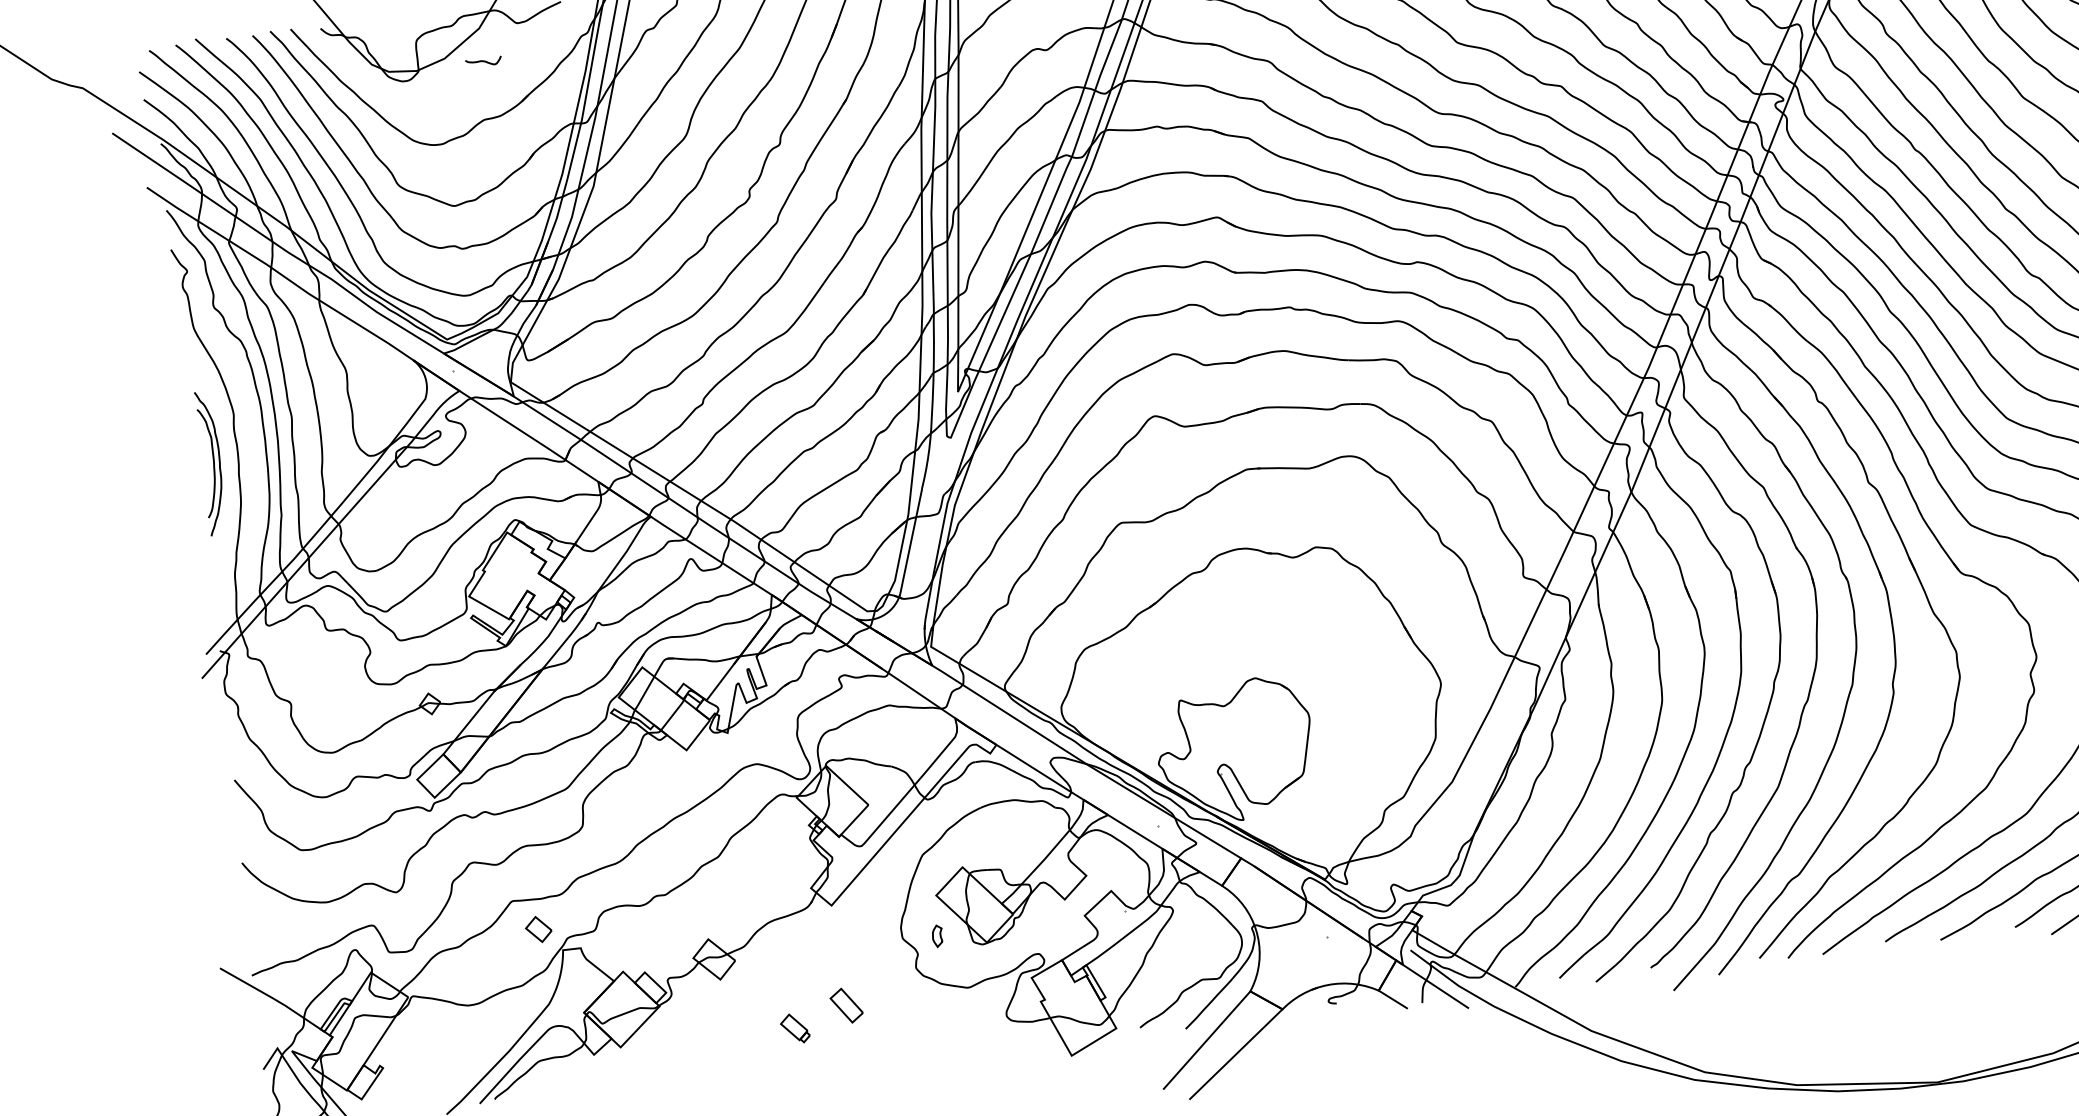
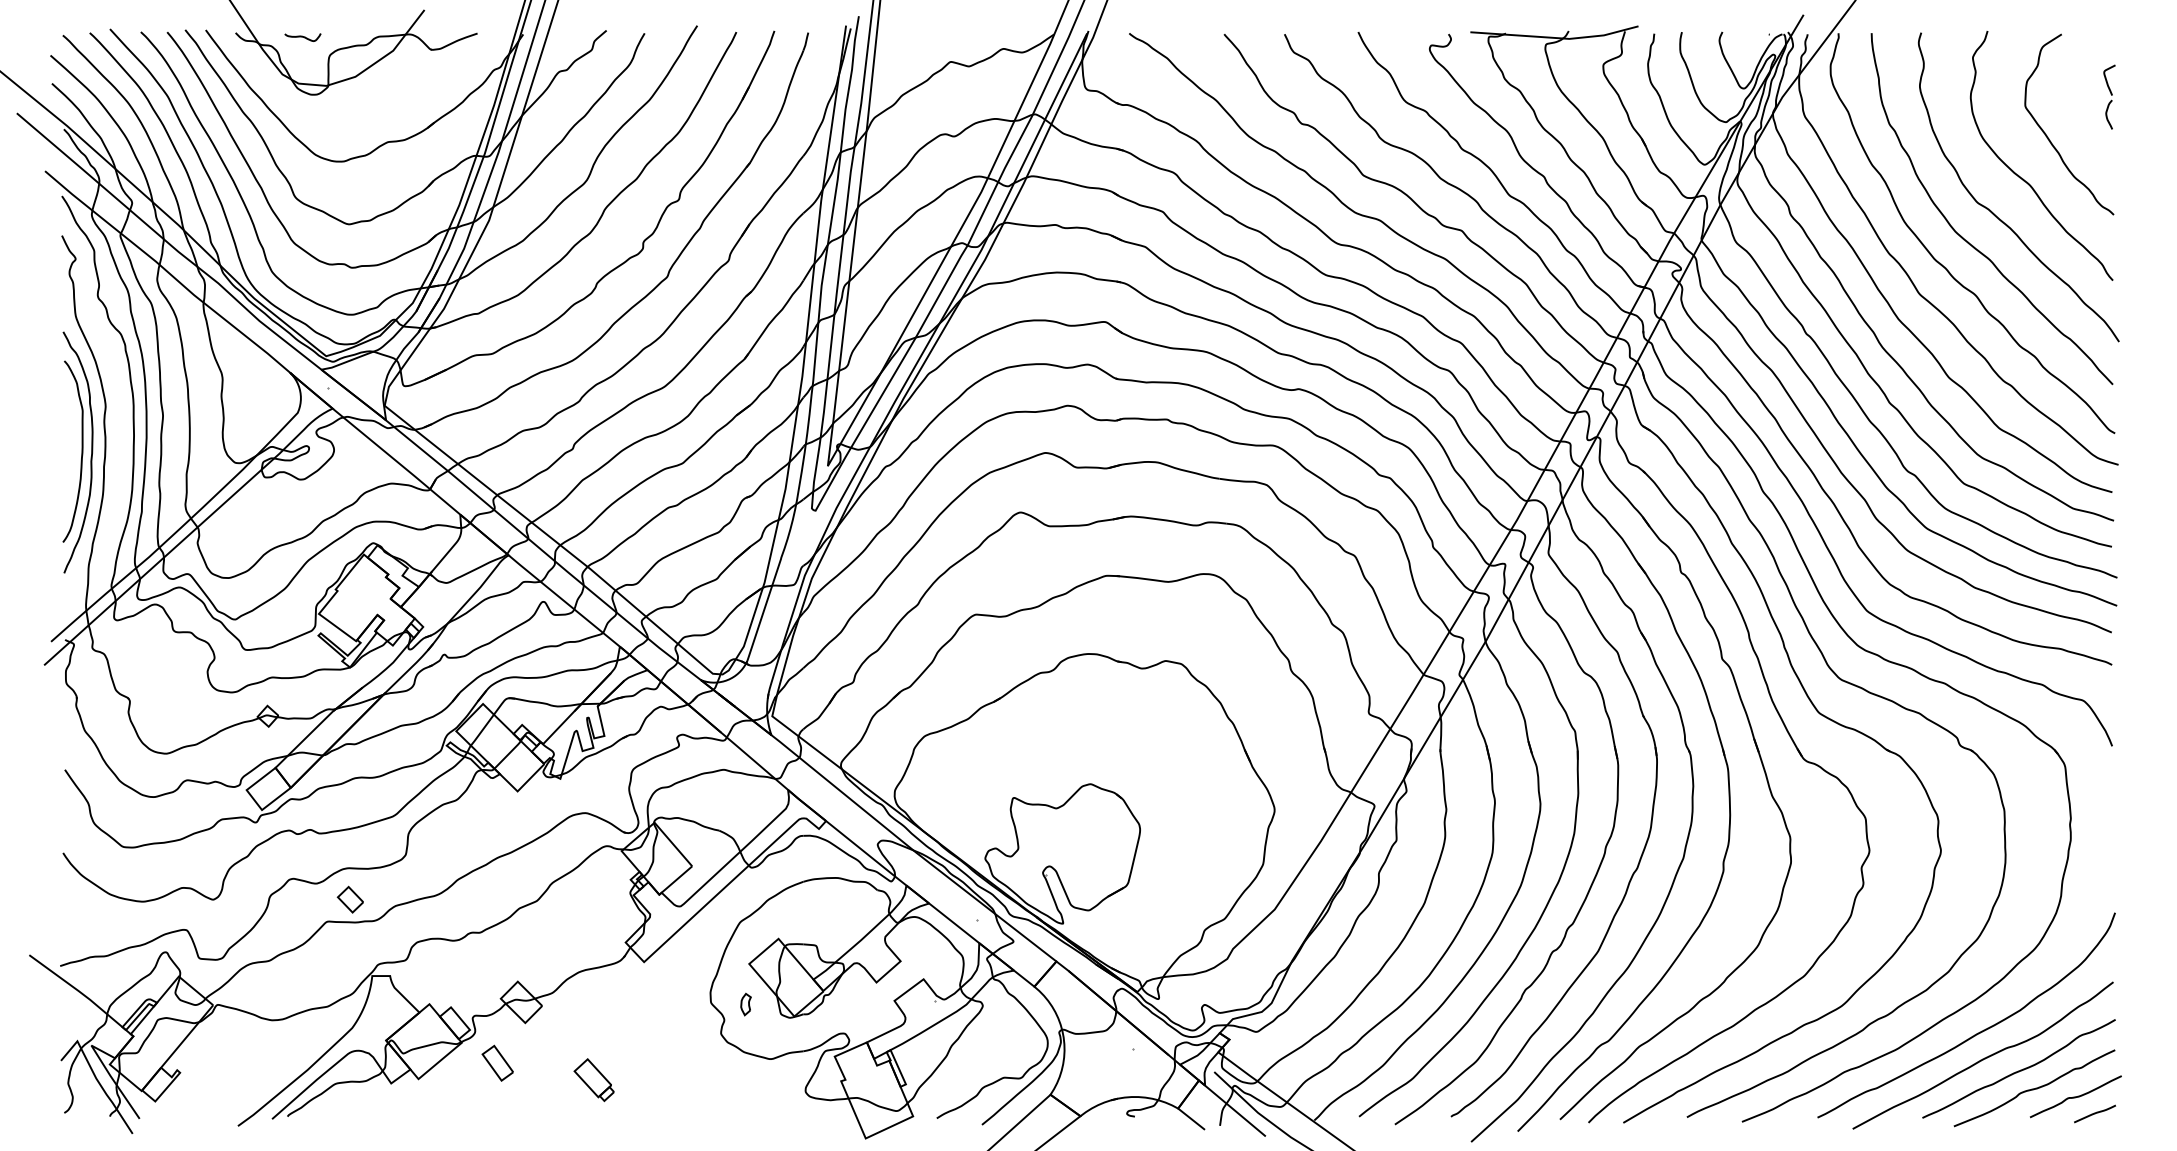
curve: (483, 62) -> (302, 37), moved
part: (210, 463) -> (77, 452), size x1.67
part: (537, 929) -> (349, 899), moved
part: (846, 1004) -> (497, 1062), moved
part: (794, 1028) -> (593, 1080), size x1.43

